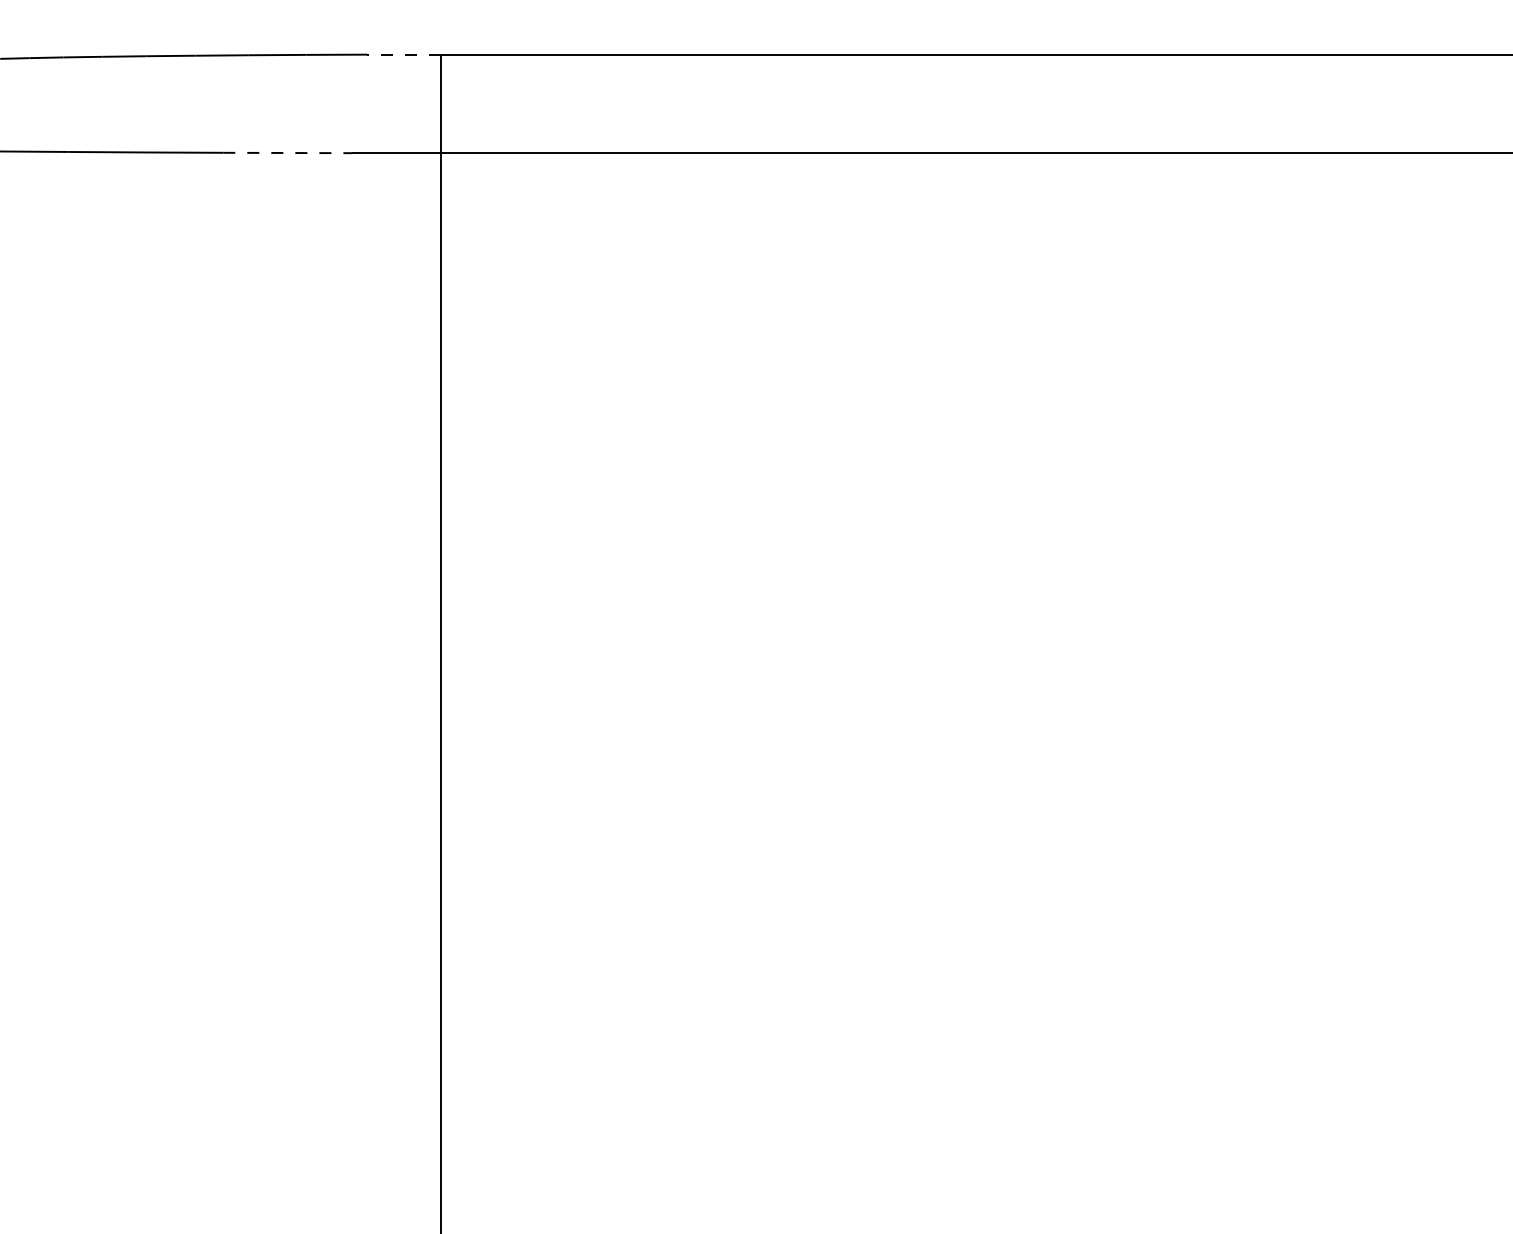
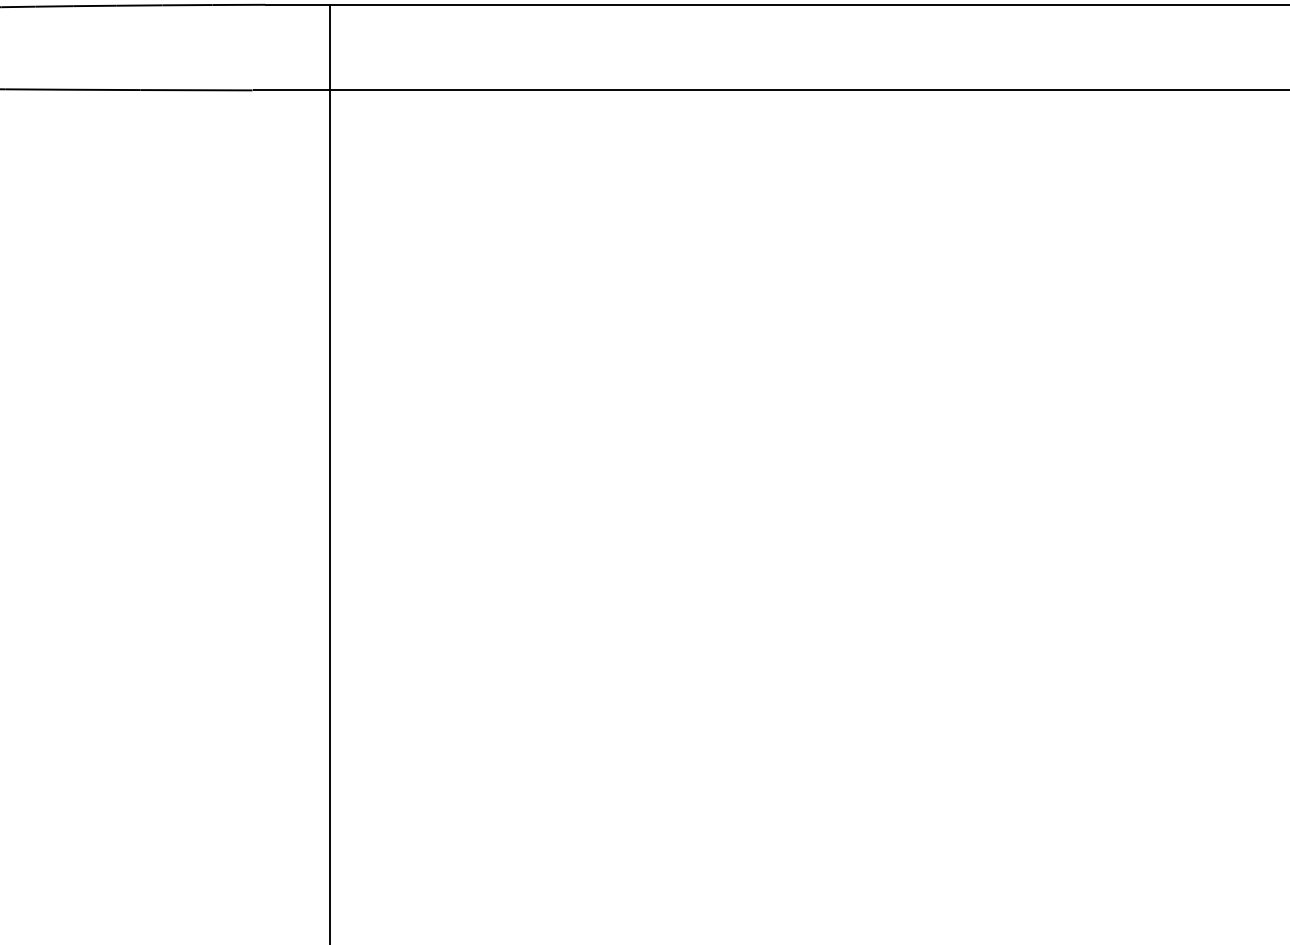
line: (403, 54) -> (296, 4), dashed -> solid
line: (287, 153) -> (196, 90), dashed -> solid

